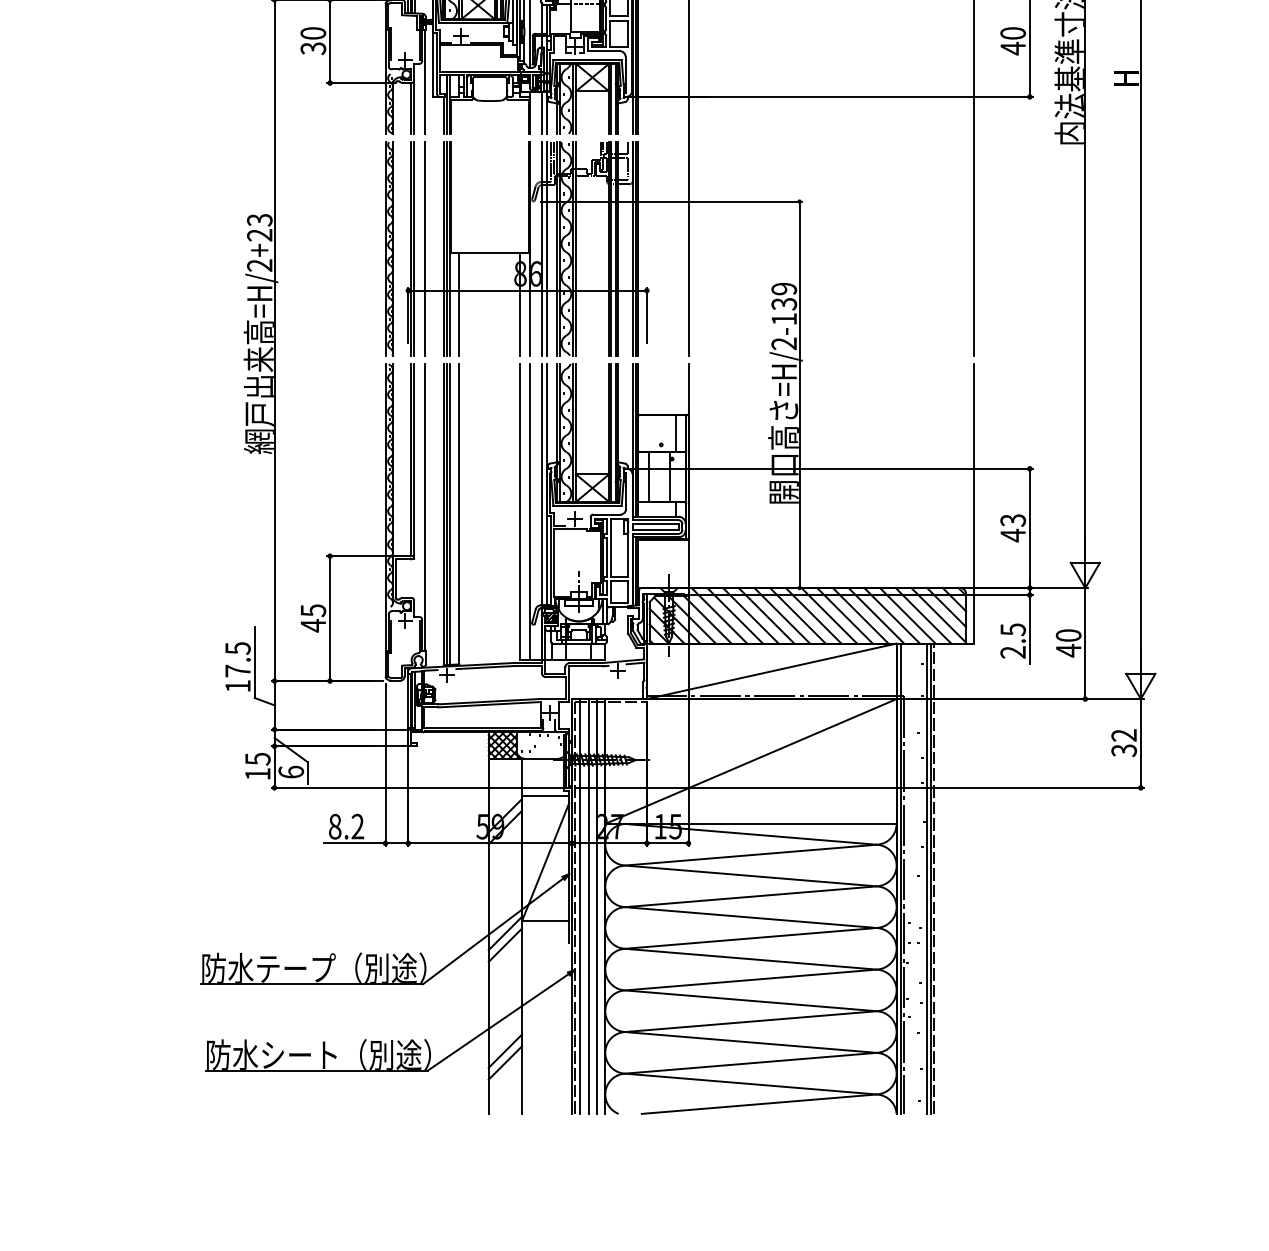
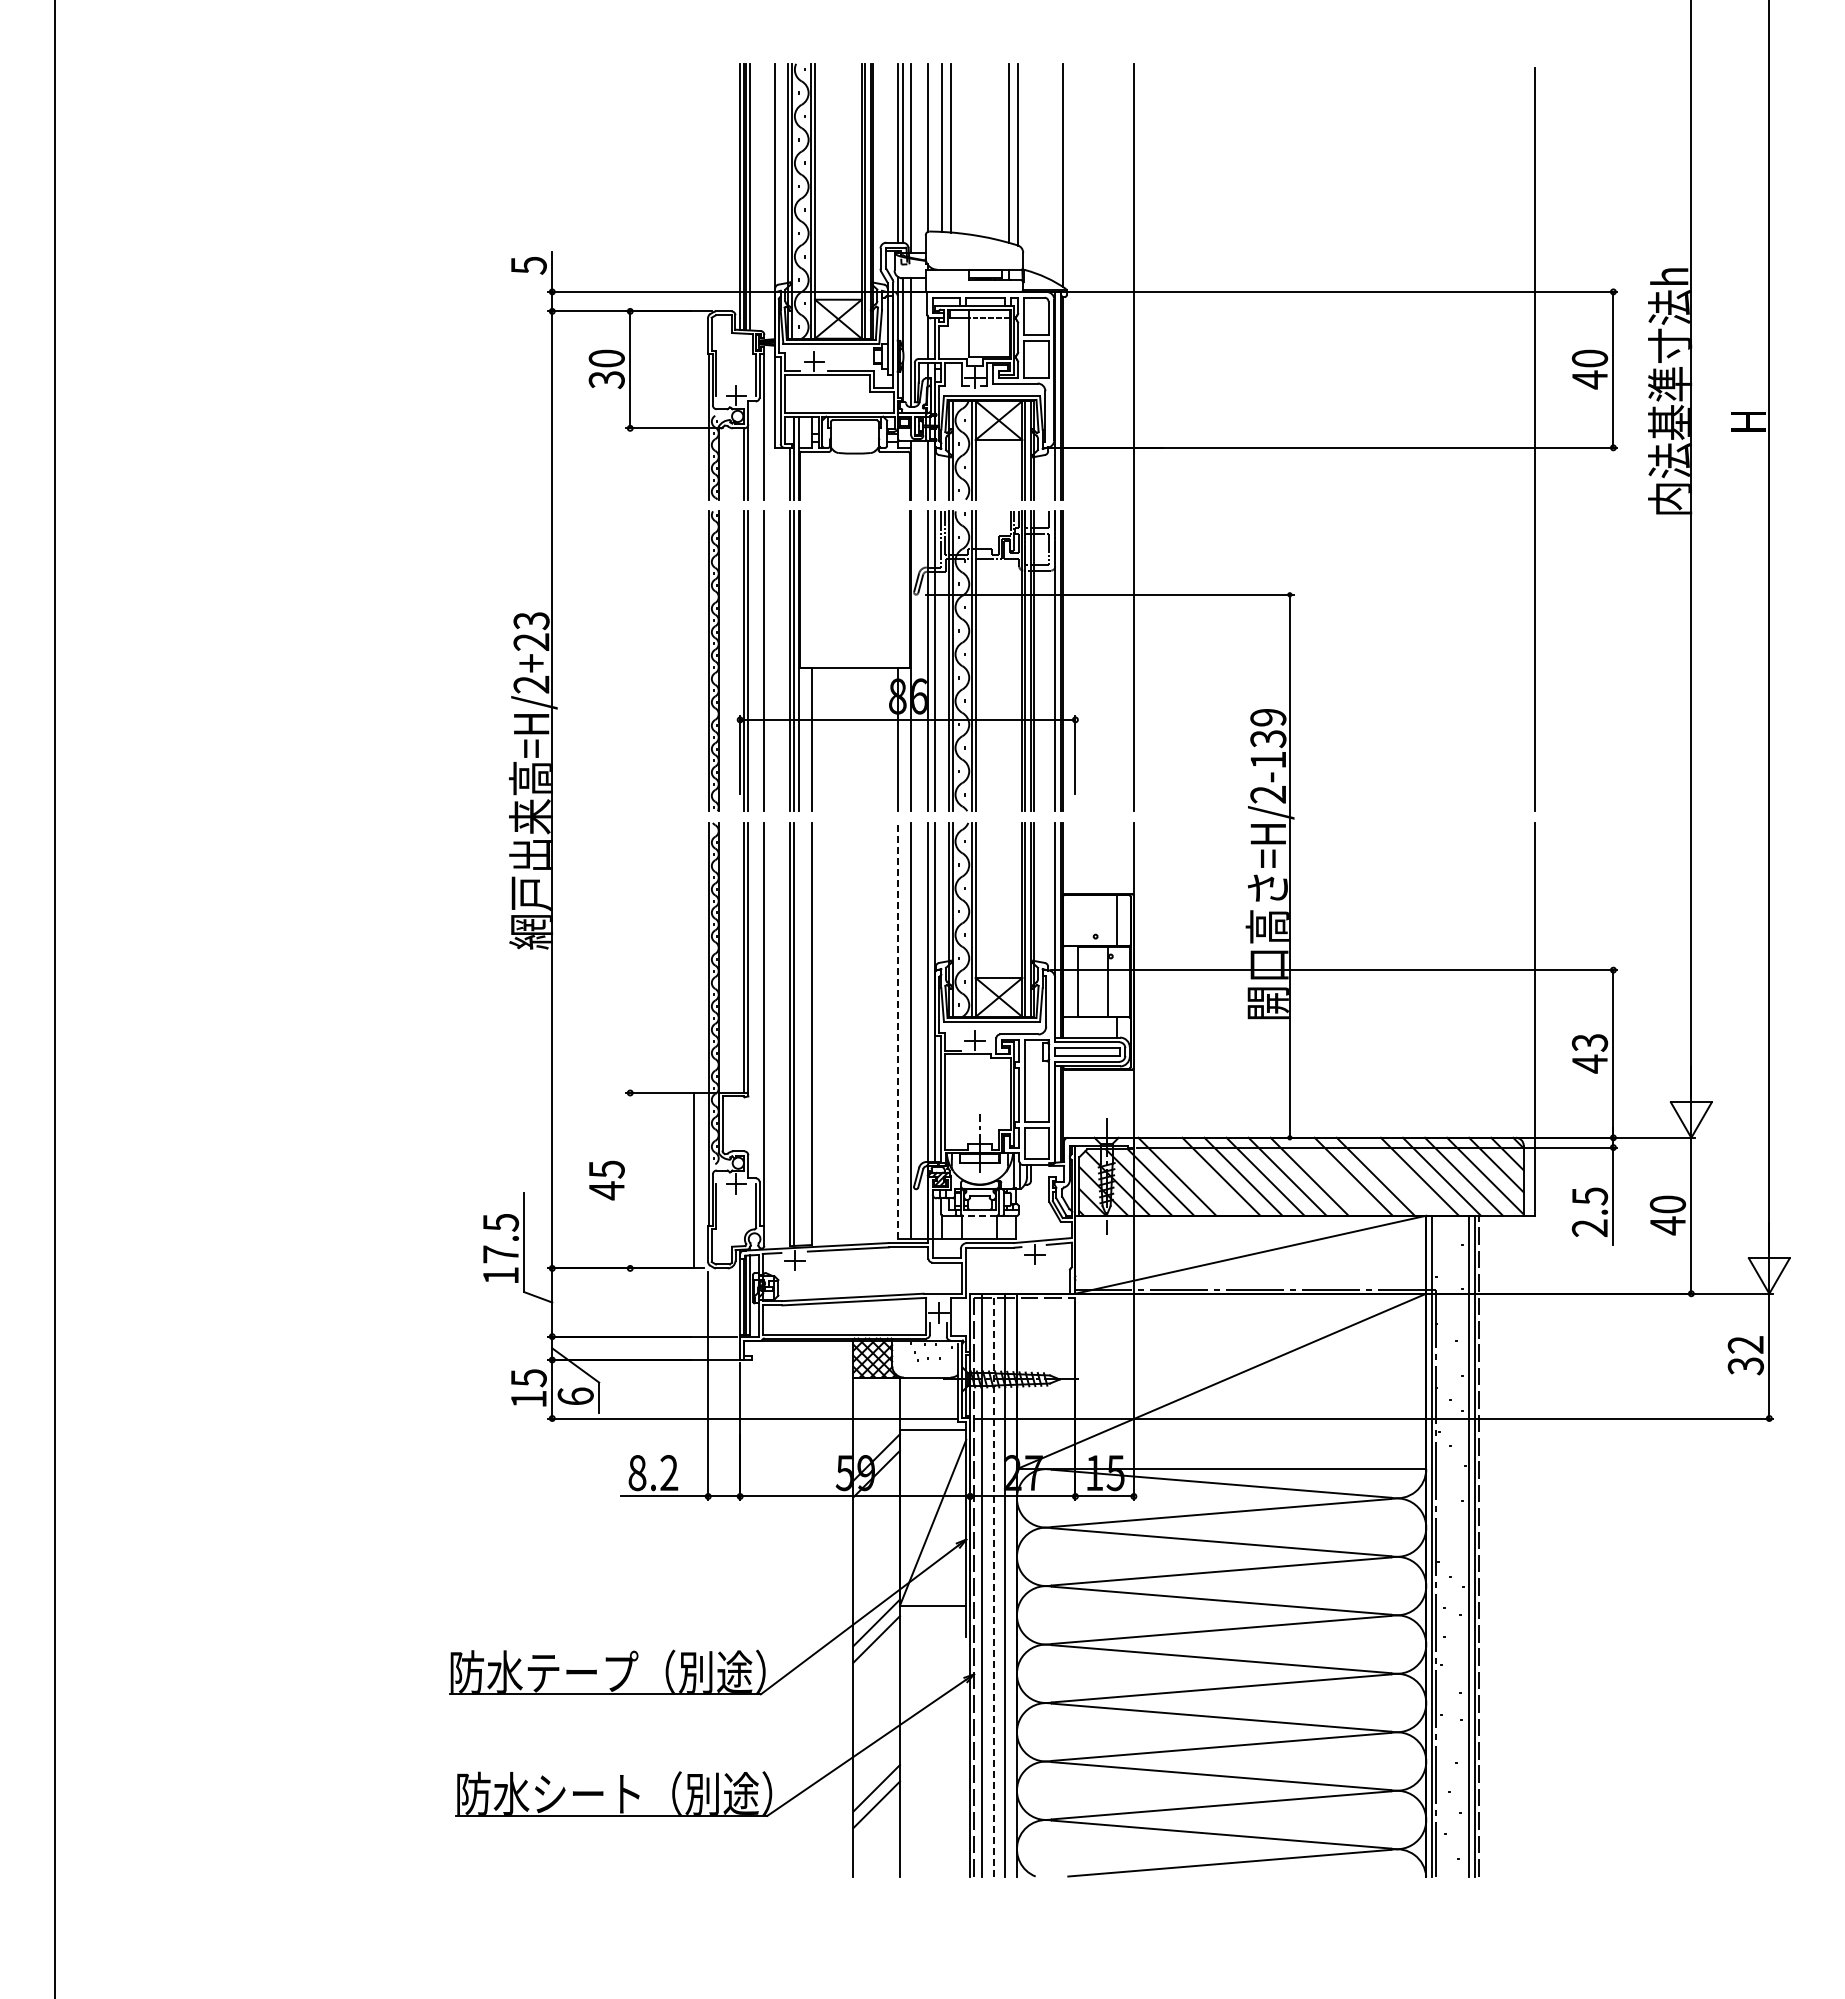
line: (520, 511) -> (897, 1030), solid -> dashed
line: (450, 513) -> (799, 1033), removed
line: (735, 615) -> (1199, 1176), removed
line: (829, 615) -> (1331, 1176), removed
line: (876, 615) -> (1397, 1176), removed
line: (330, 618) -> (694, 1180), moved
line: (578, 643) -> (979, 1215), solid -> dashed
line: (588, 906) -> (993, 1584), solid -> dashed

